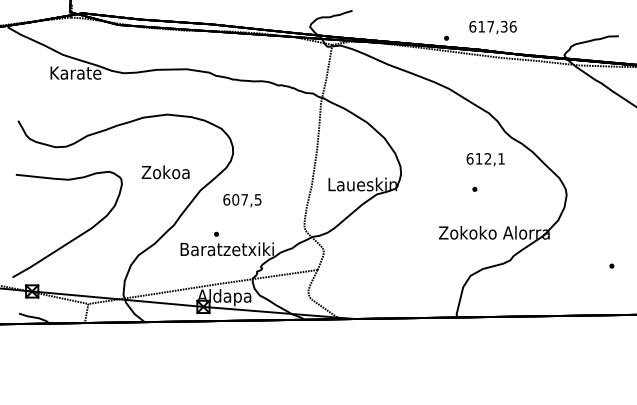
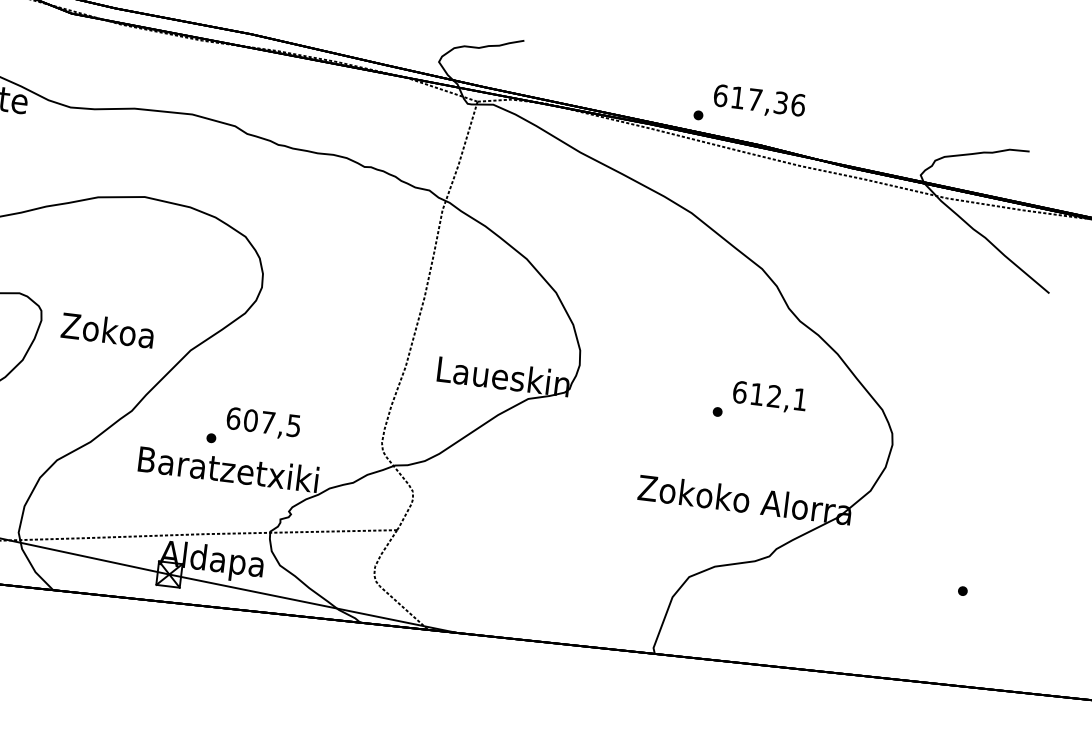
text: (492, 27) -> (758, 101), moved
text: (485, 159) -> (769, 397), moved
text: (165, 172) -> (107, 330), moved
text: (242, 200) -> (263, 423), moved

